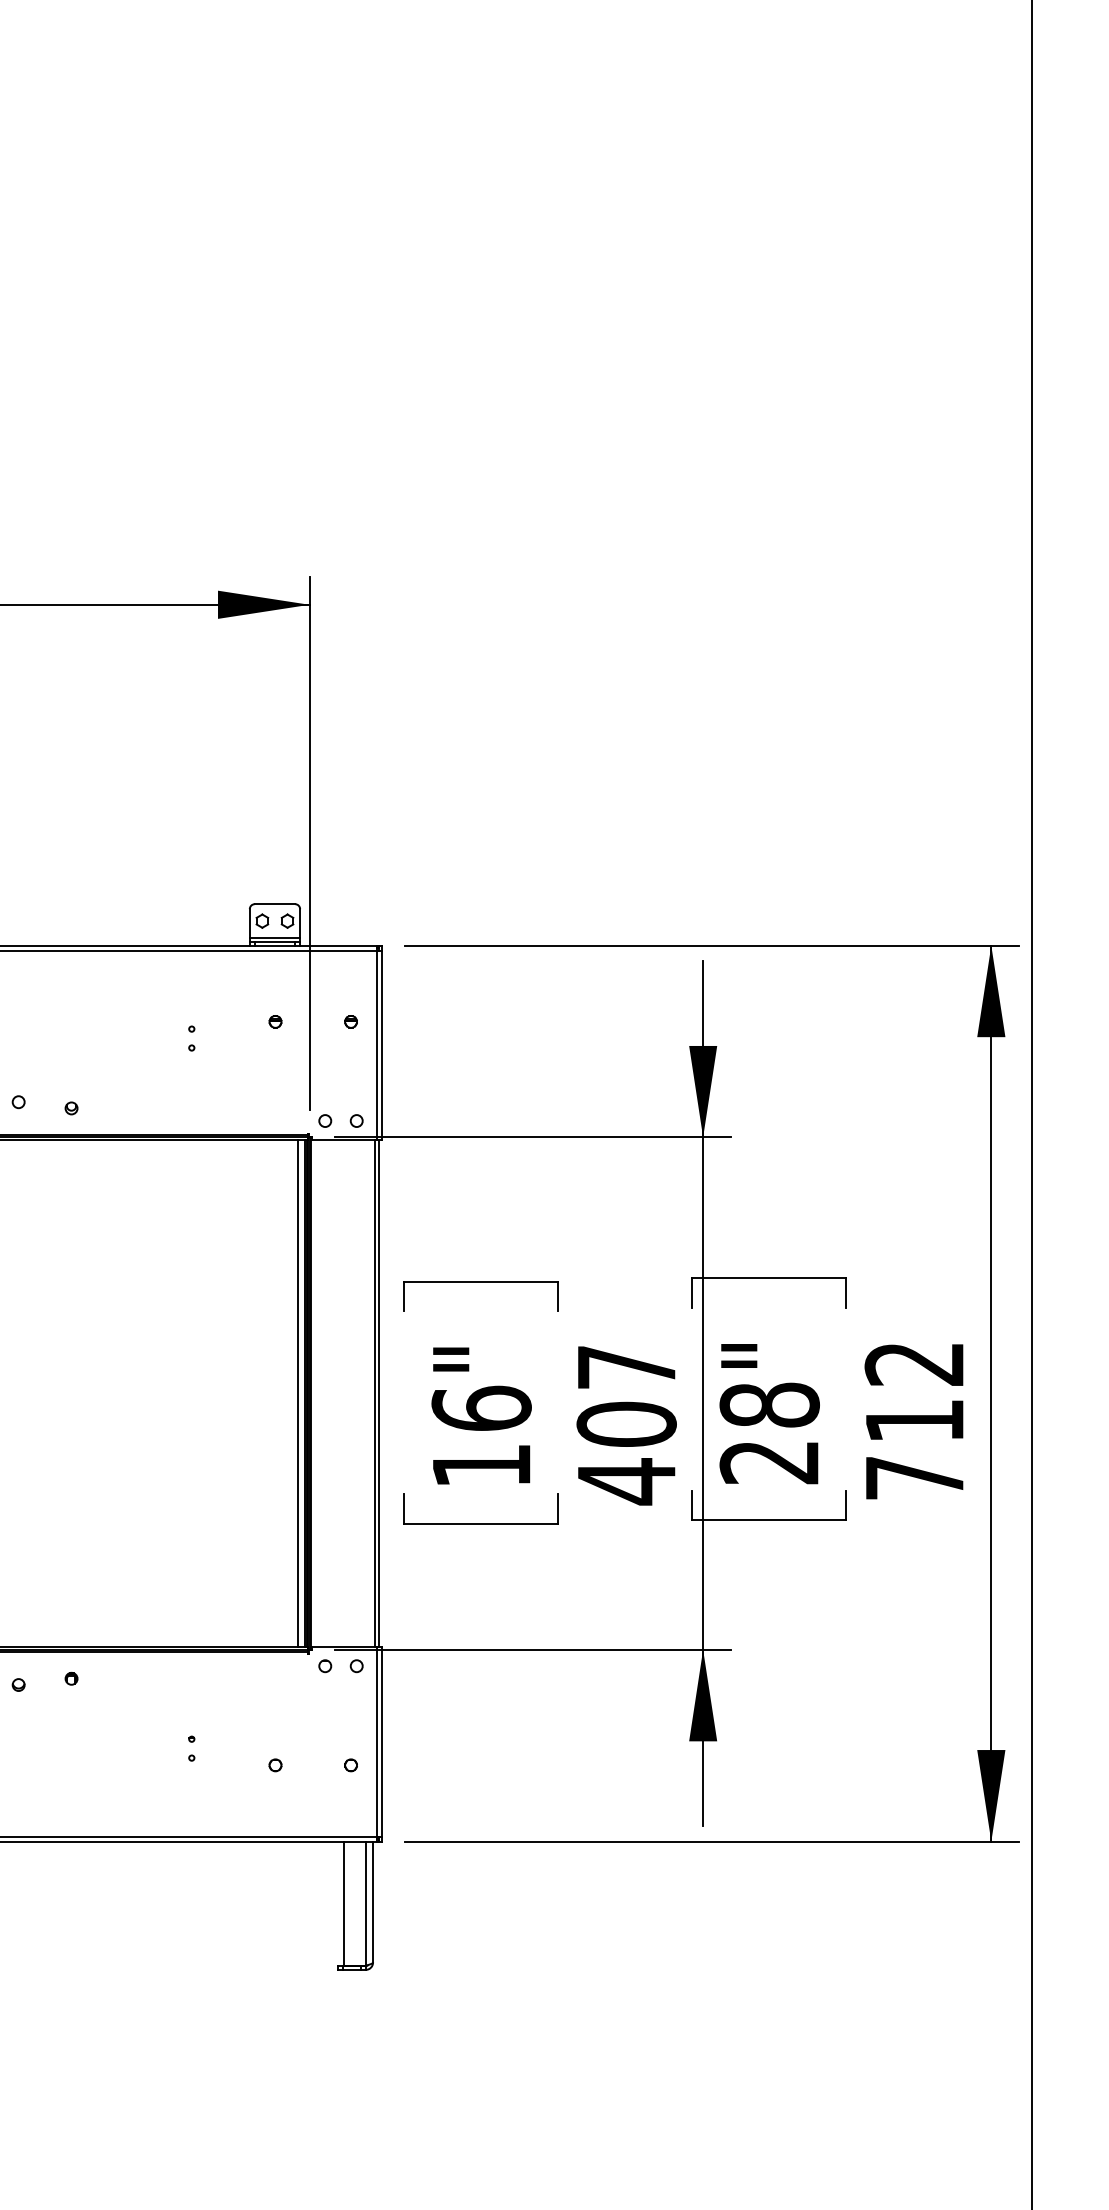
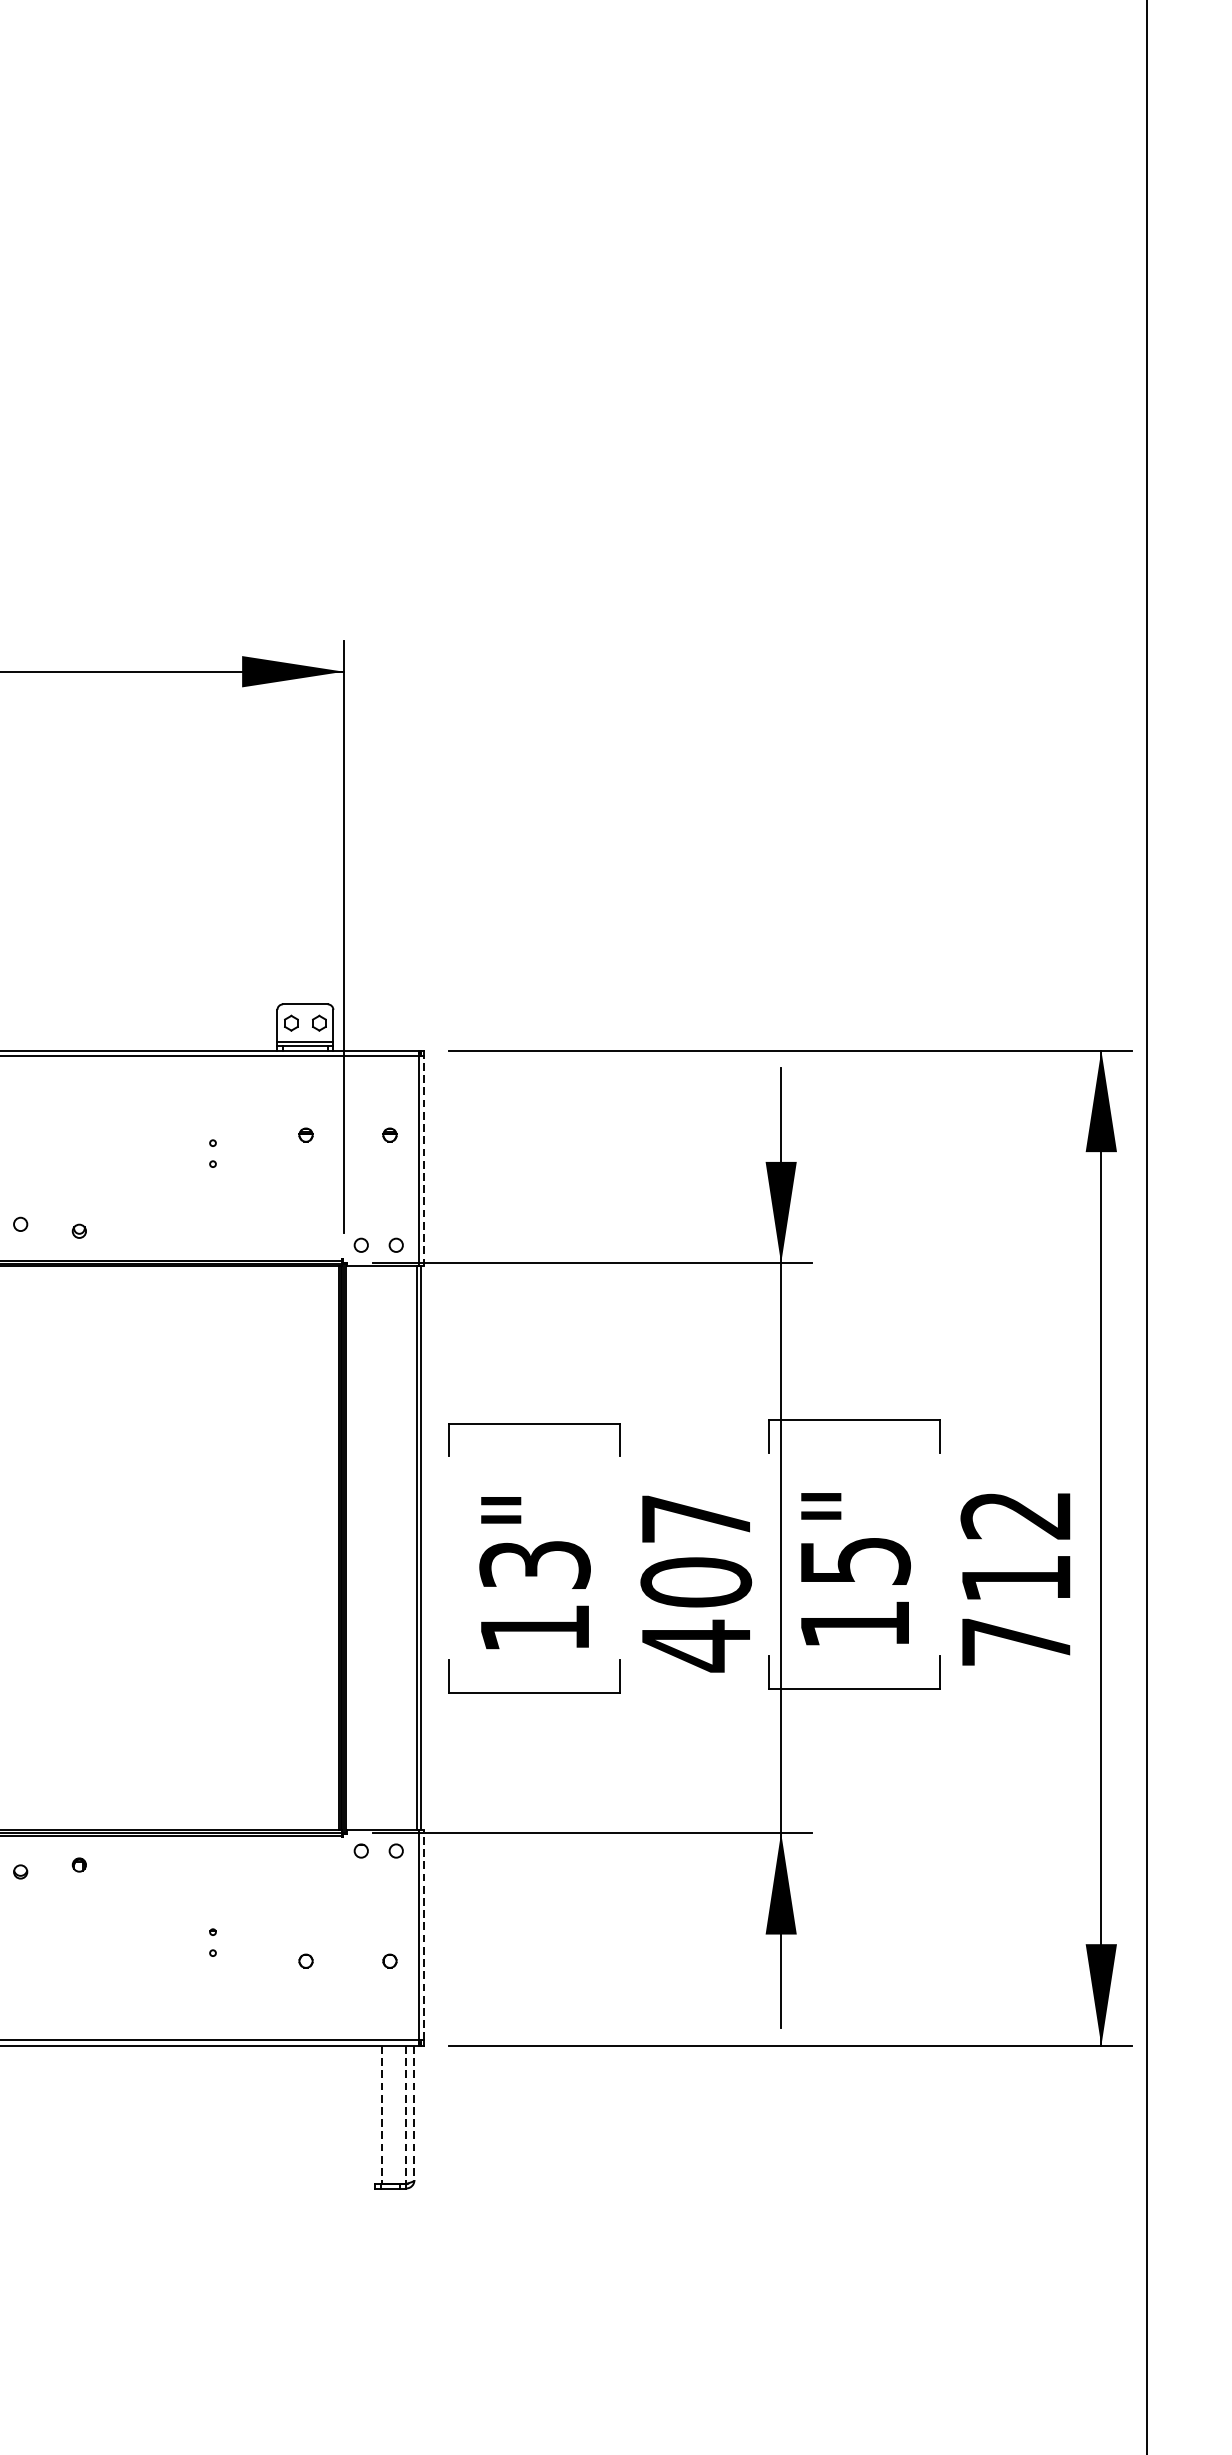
line: (381, 1045) -> (423, 1161), solid -> dashed
line: (298, 1393) -> (331, 1548), removed
text: (481, 1407) -> (534, 1563), 16" -> 13"
text: (769, 1433) -> (854, 1592), 28" -> 15"
line: (381, 1741) -> (423, 1934), solid -> dashed
line: (373, 1902) -> (414, 2113), solid -> dashed
line: (343, 1904) -> (381, 2115), solid -> dashed
line: (365, 1904) -> (406, 2115), solid -> dashed

